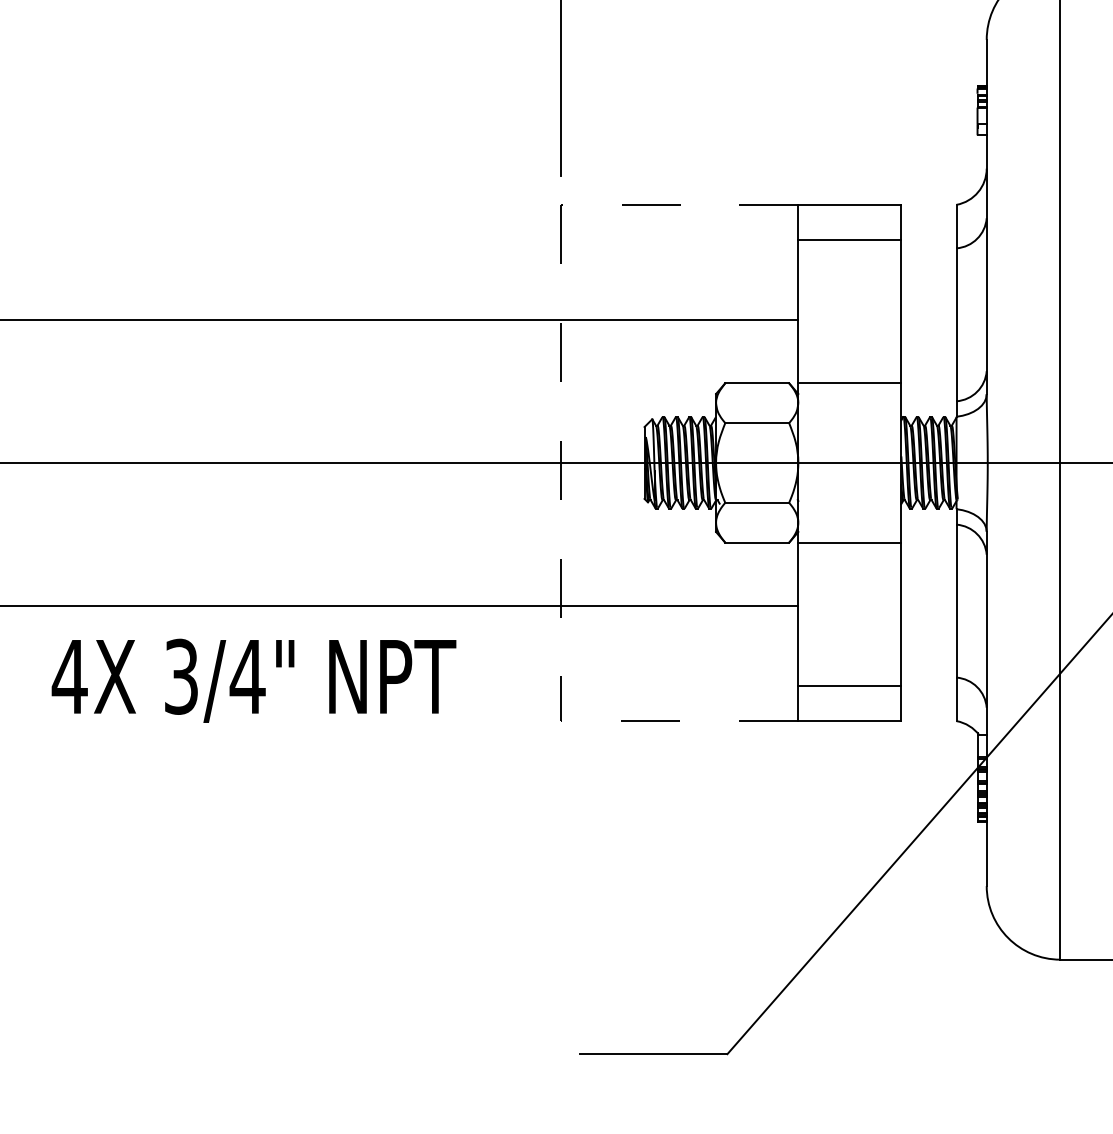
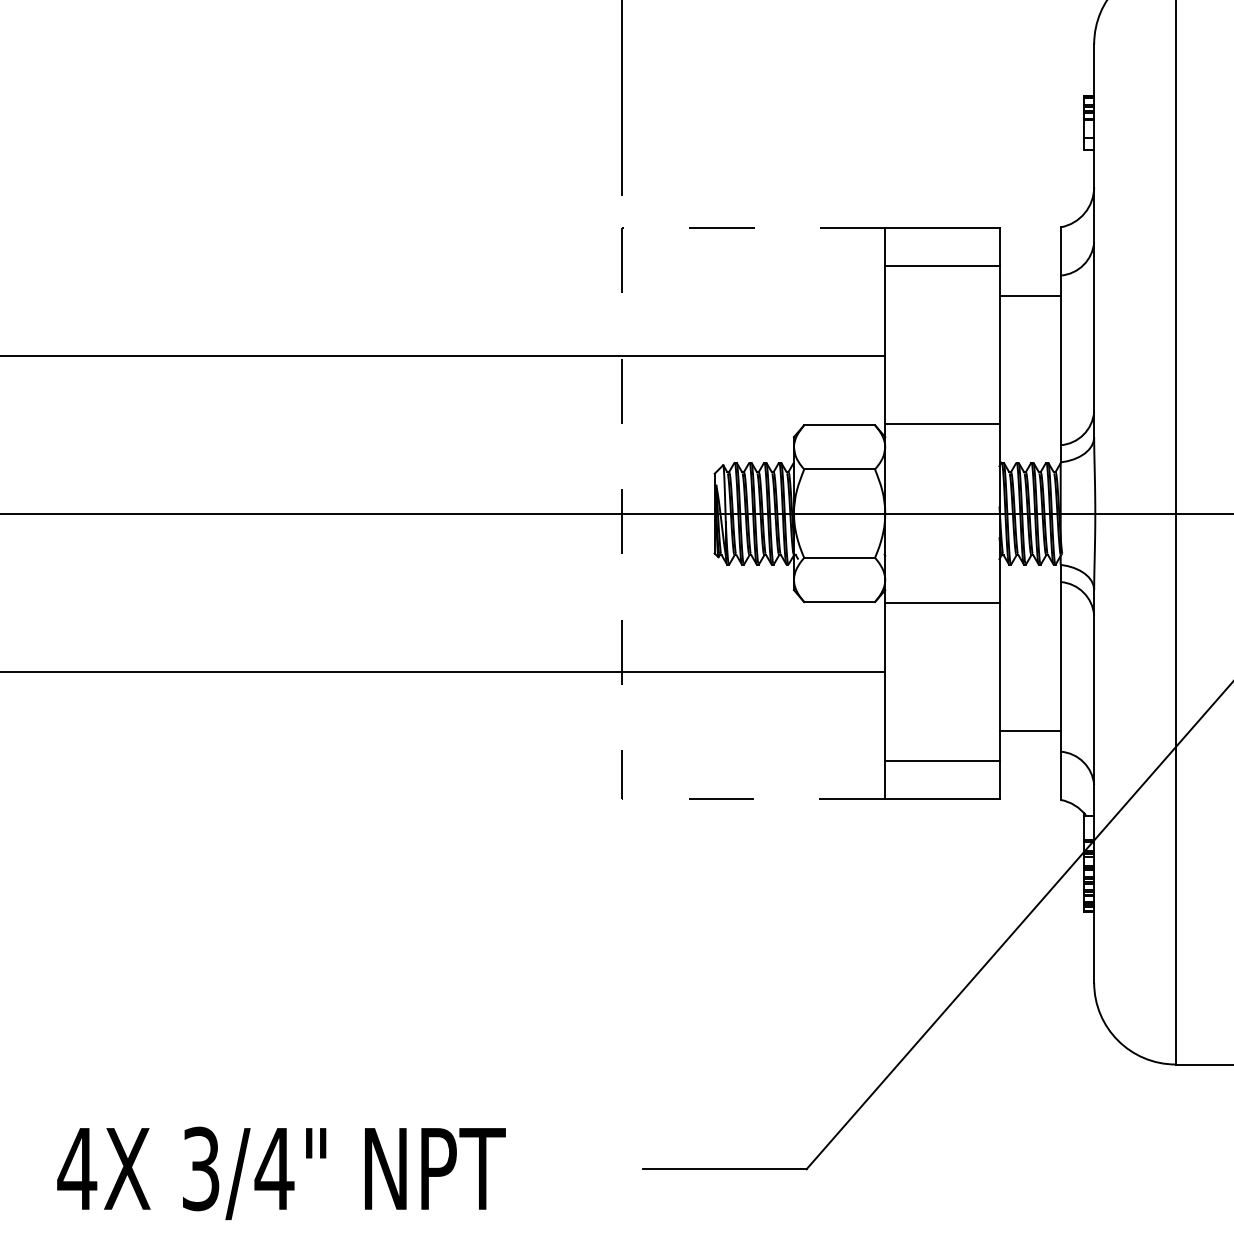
line: (928, 266) -> (1029, 295), added
line: (928, 659) -> (1029, 731), added
text: (253, 680) -> (280, 1173), moved

